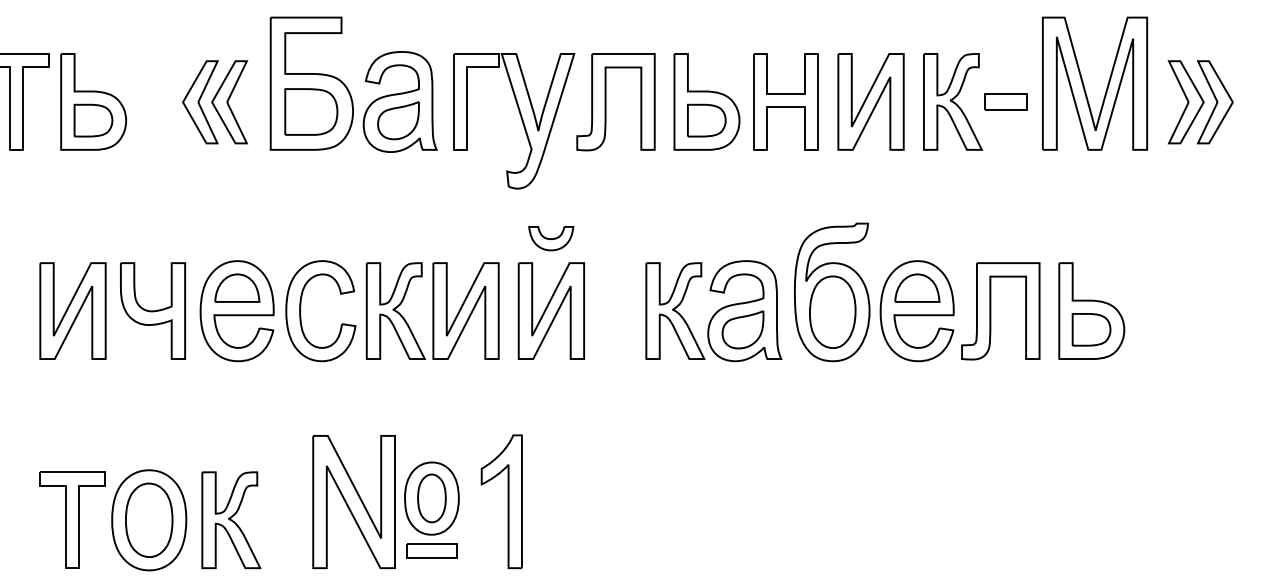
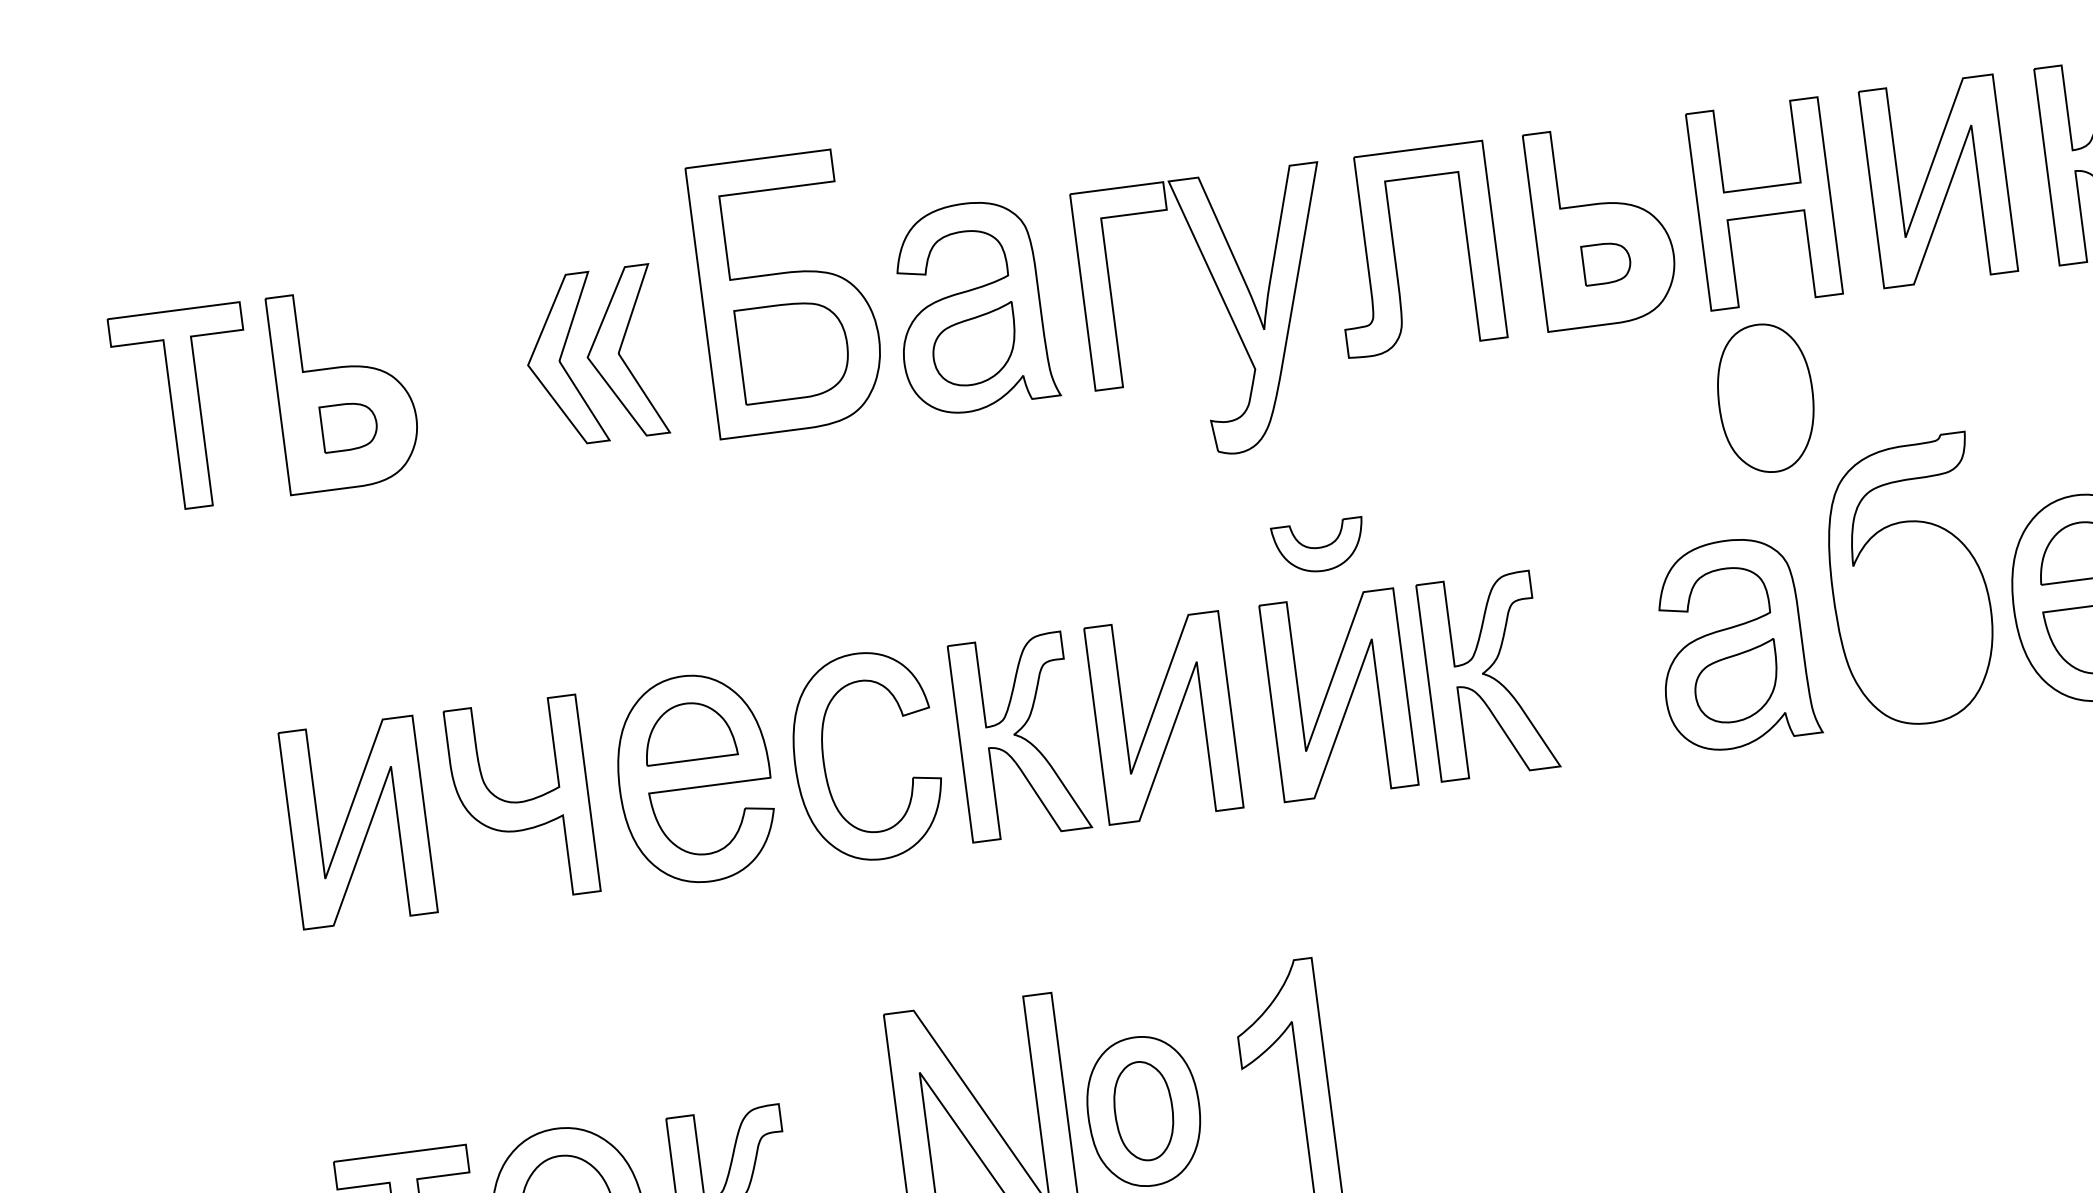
part: (93, 120) -> (349, 426), size x0.7
part: (706, 120) -> (1606, 263), size x0.6
part: (675, 310) -> (1488, 674), moved
part: (832, 311) -> (1765, 396), moved

